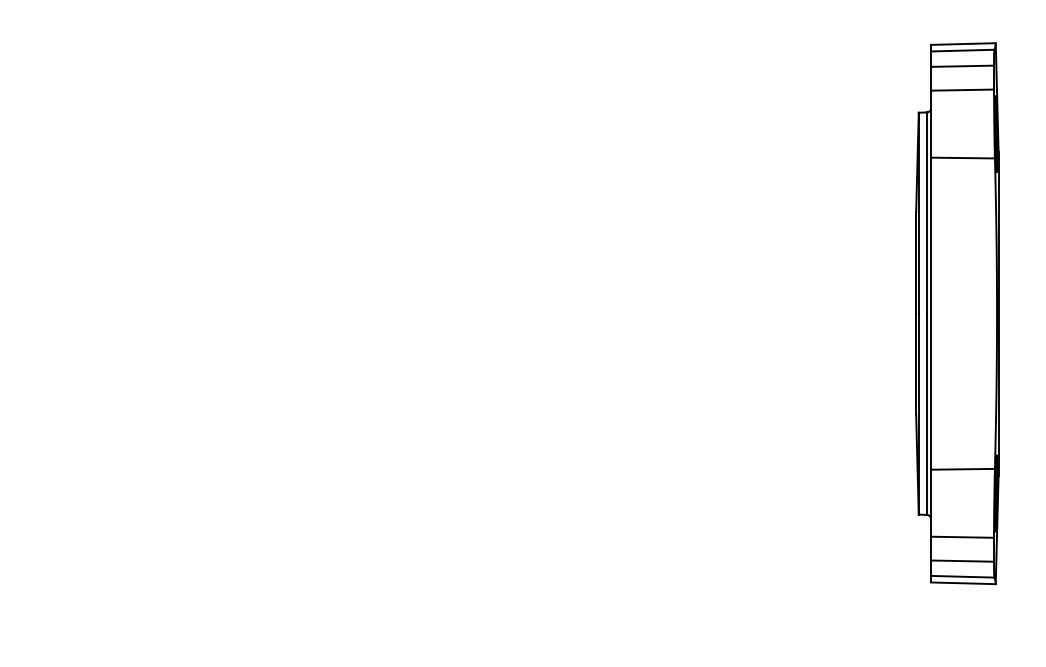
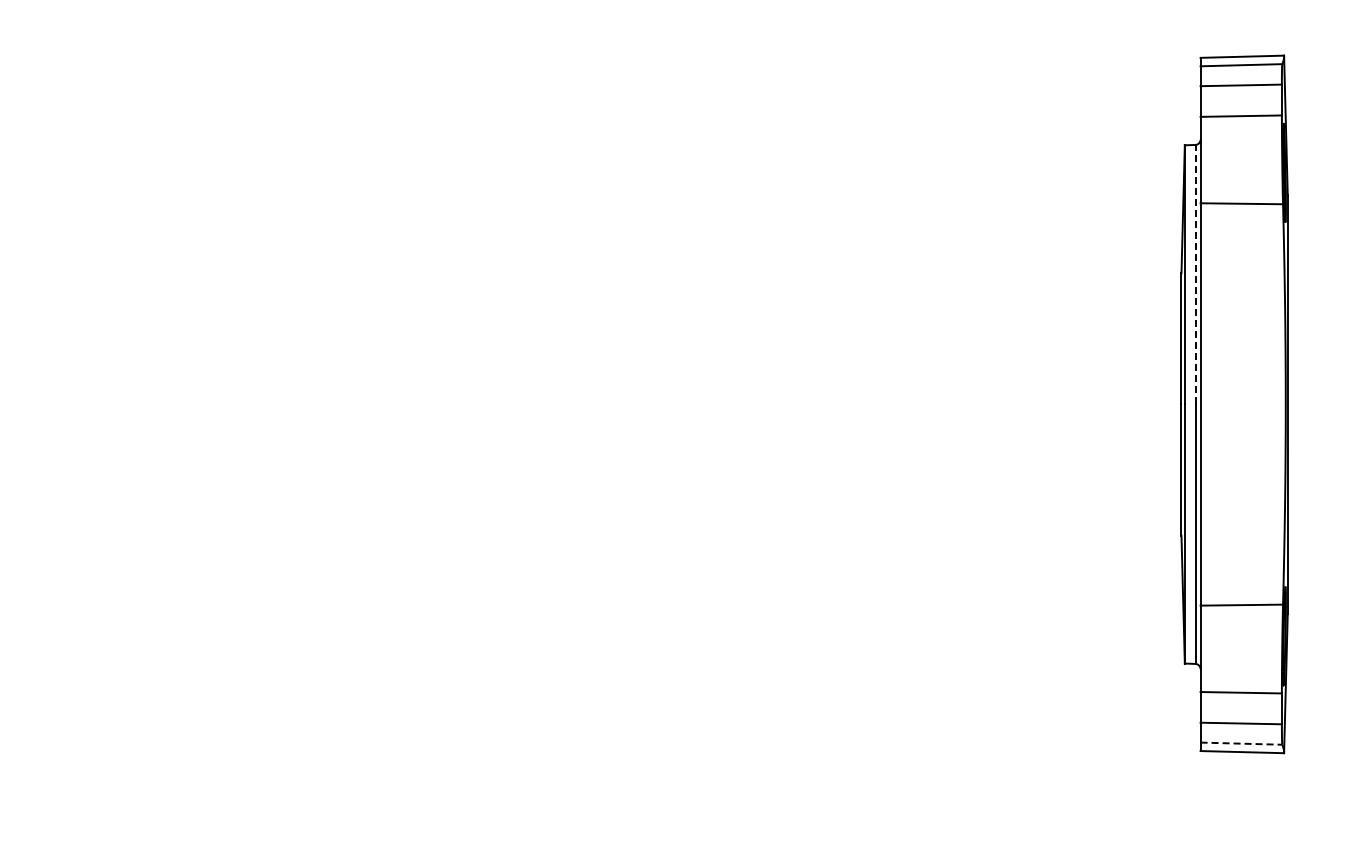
line: (927, 212) -> (1195, 274), solid -> dashed
line: (962, 576) -> (1241, 743), solid -> dashed

